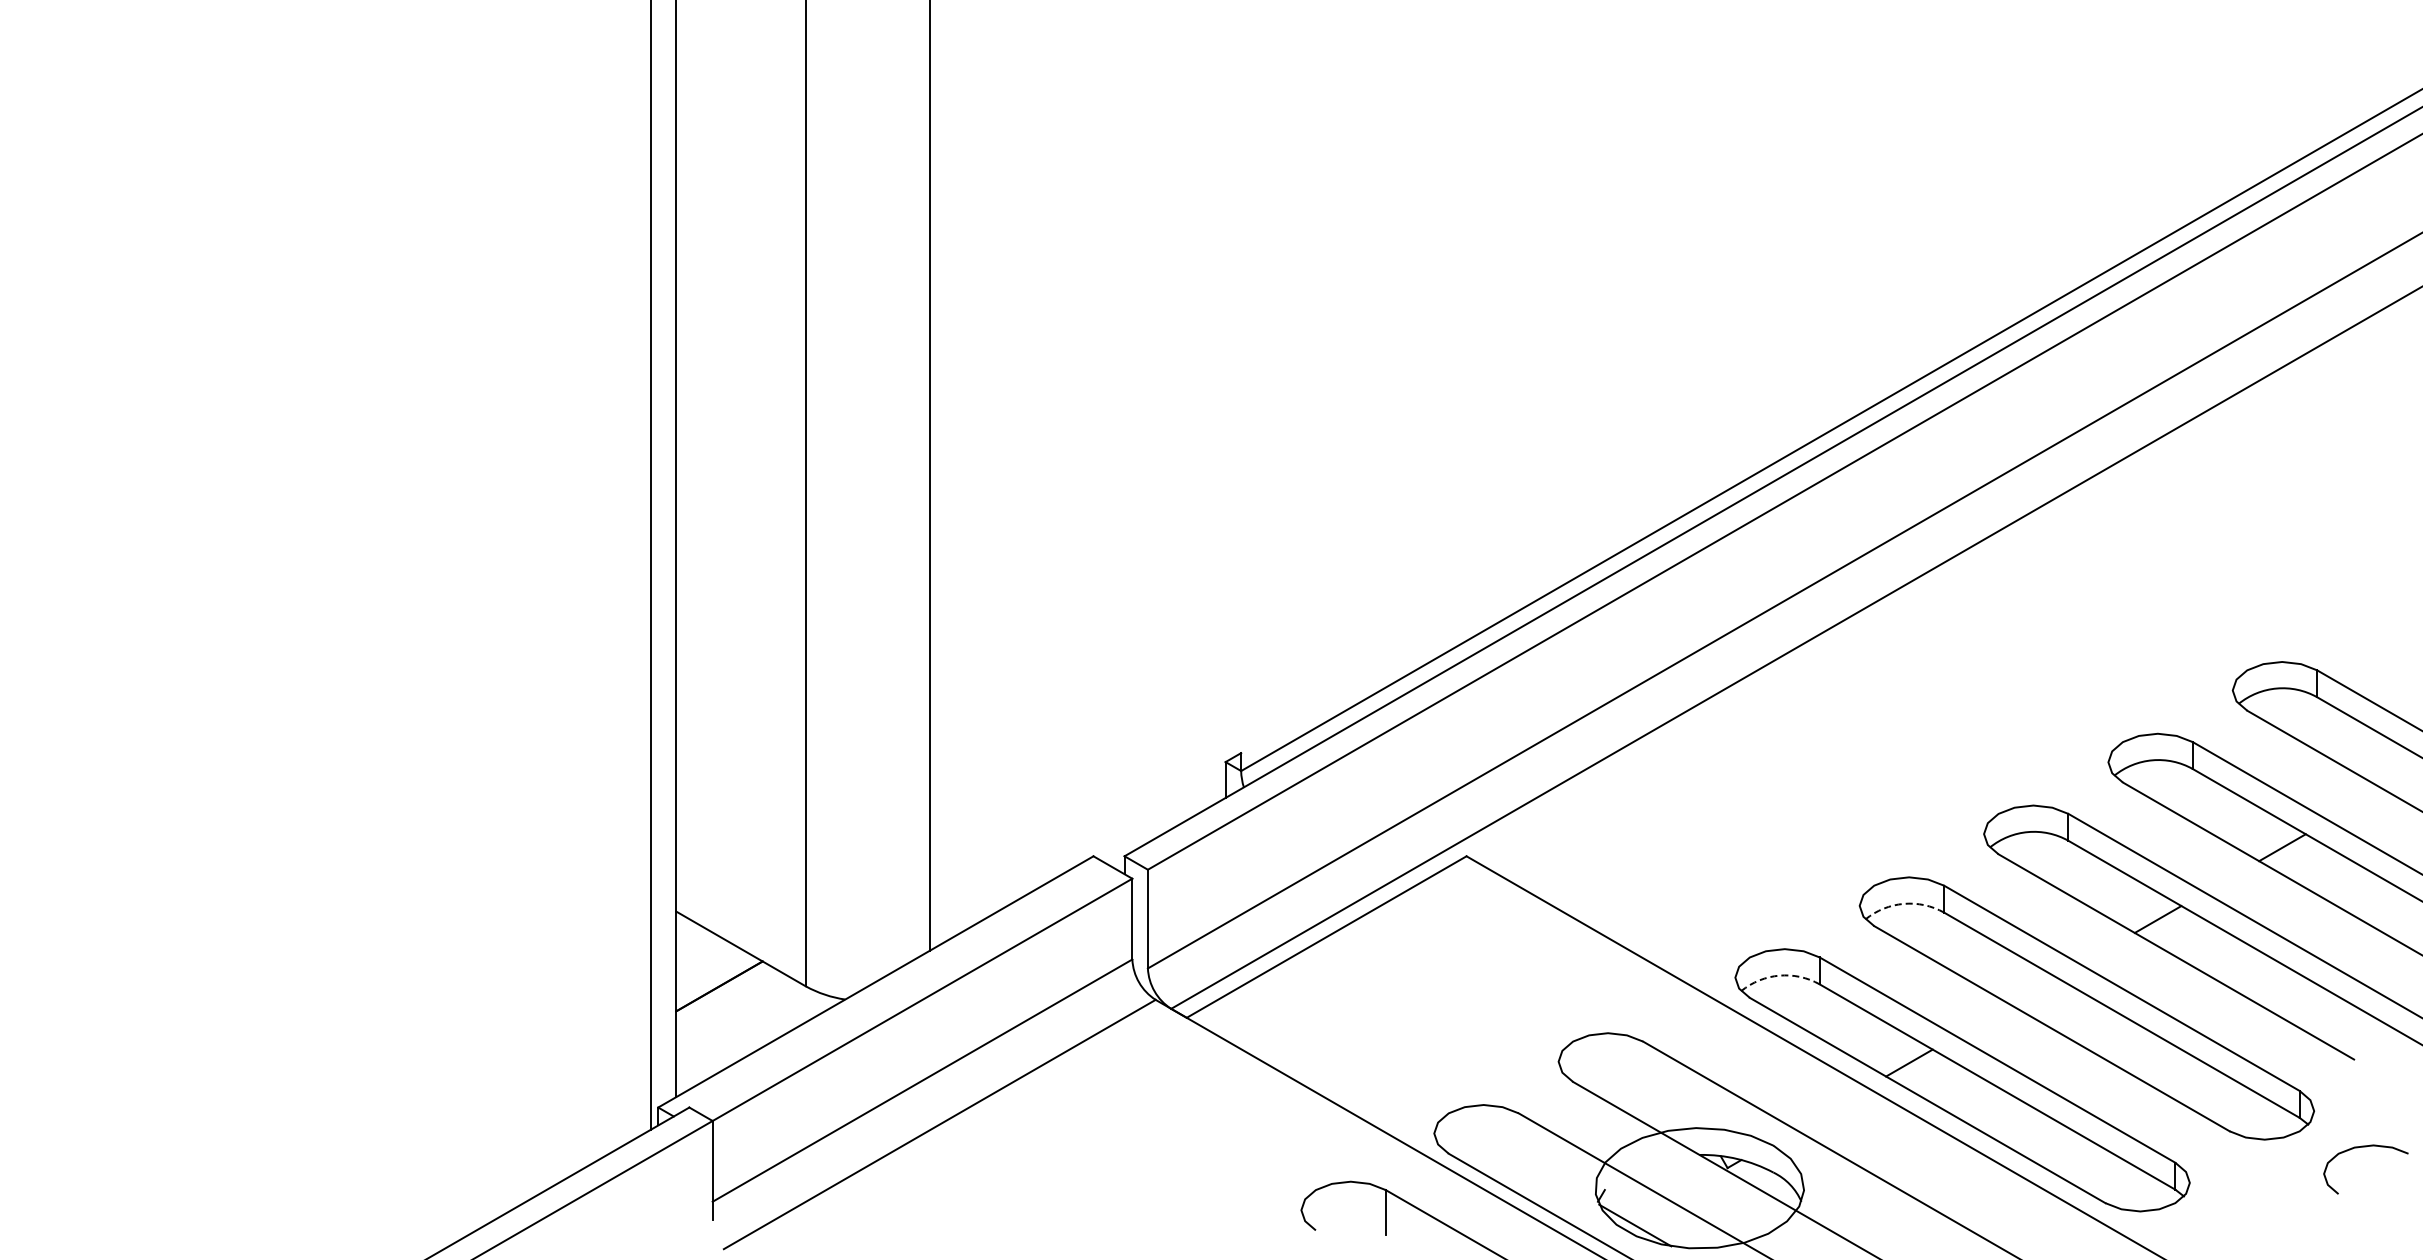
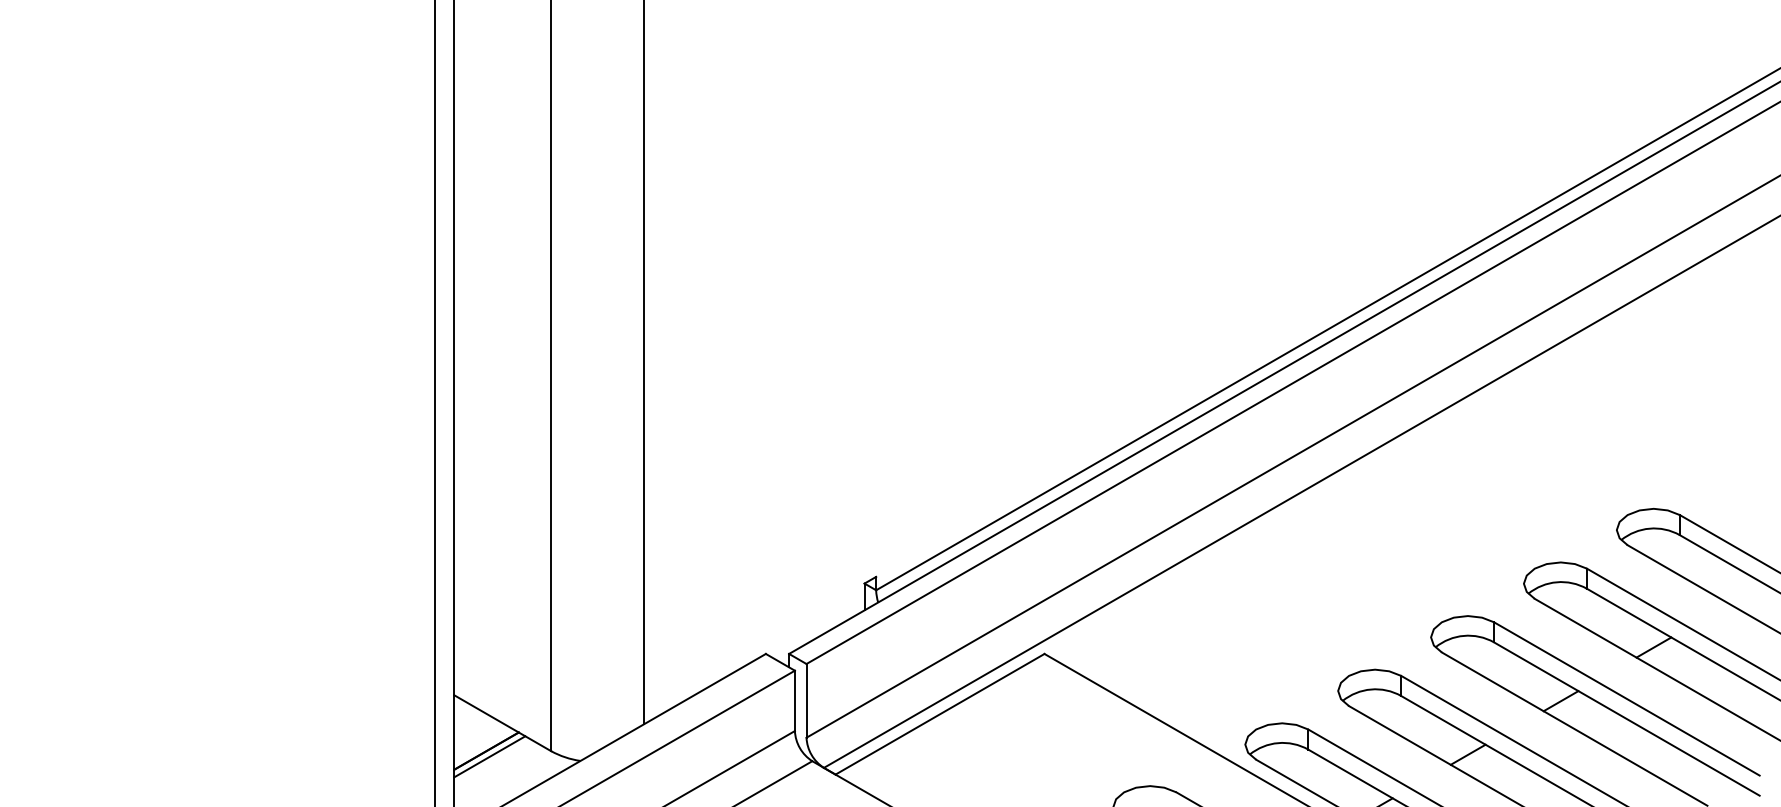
arc: (1903, 903) -> (1370, 689), dashed -> solid
arc: (1779, 975) -> (1278, 742), dashed -> solid
line: (2033, 990) -> (1467, 754), added
line: (723, 993) -> (489, 756), added

